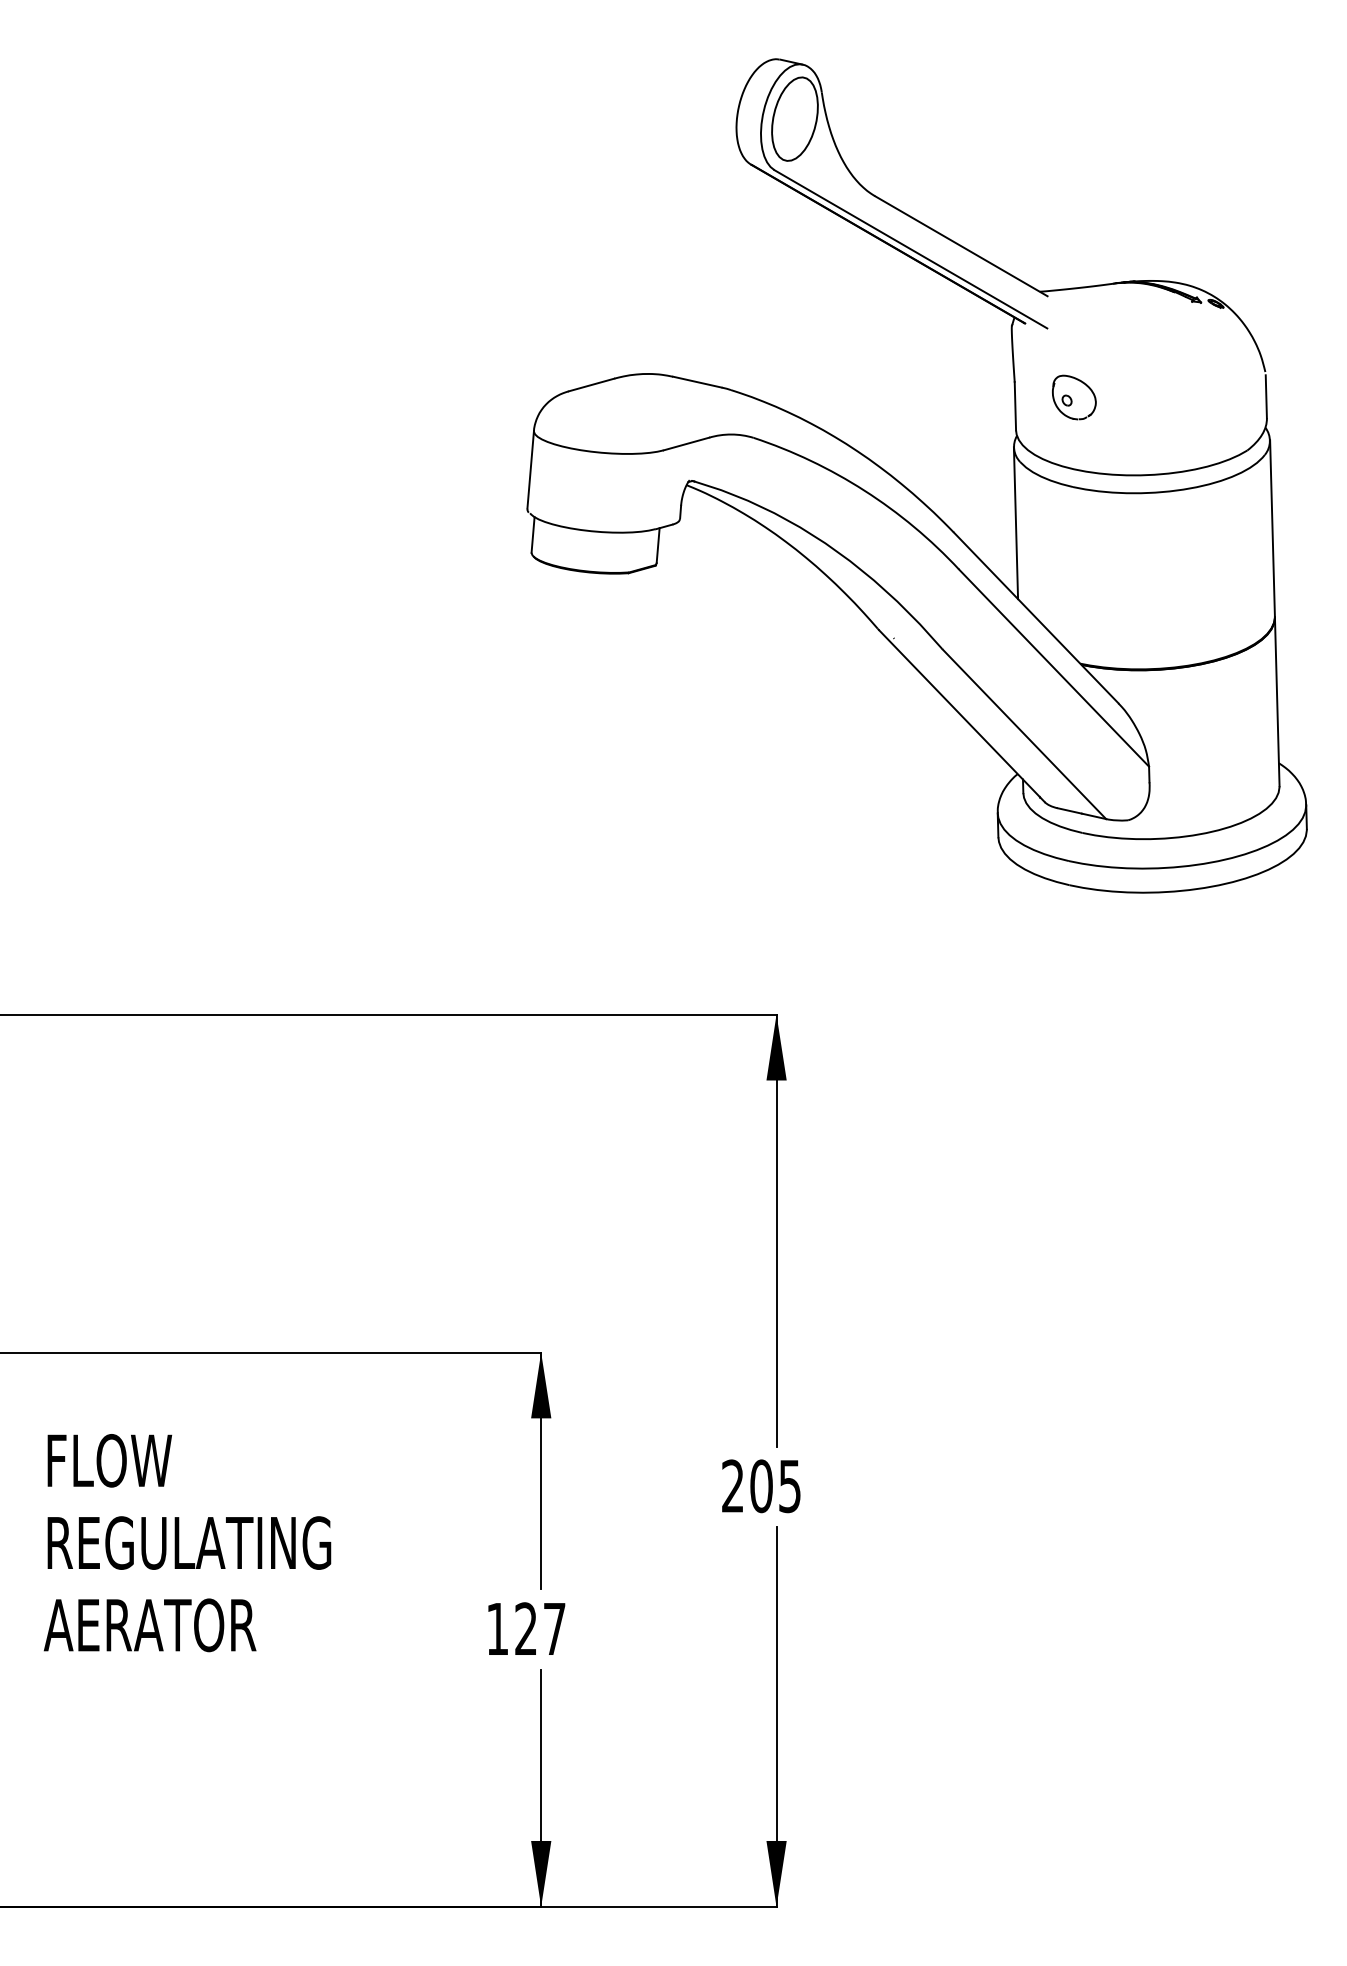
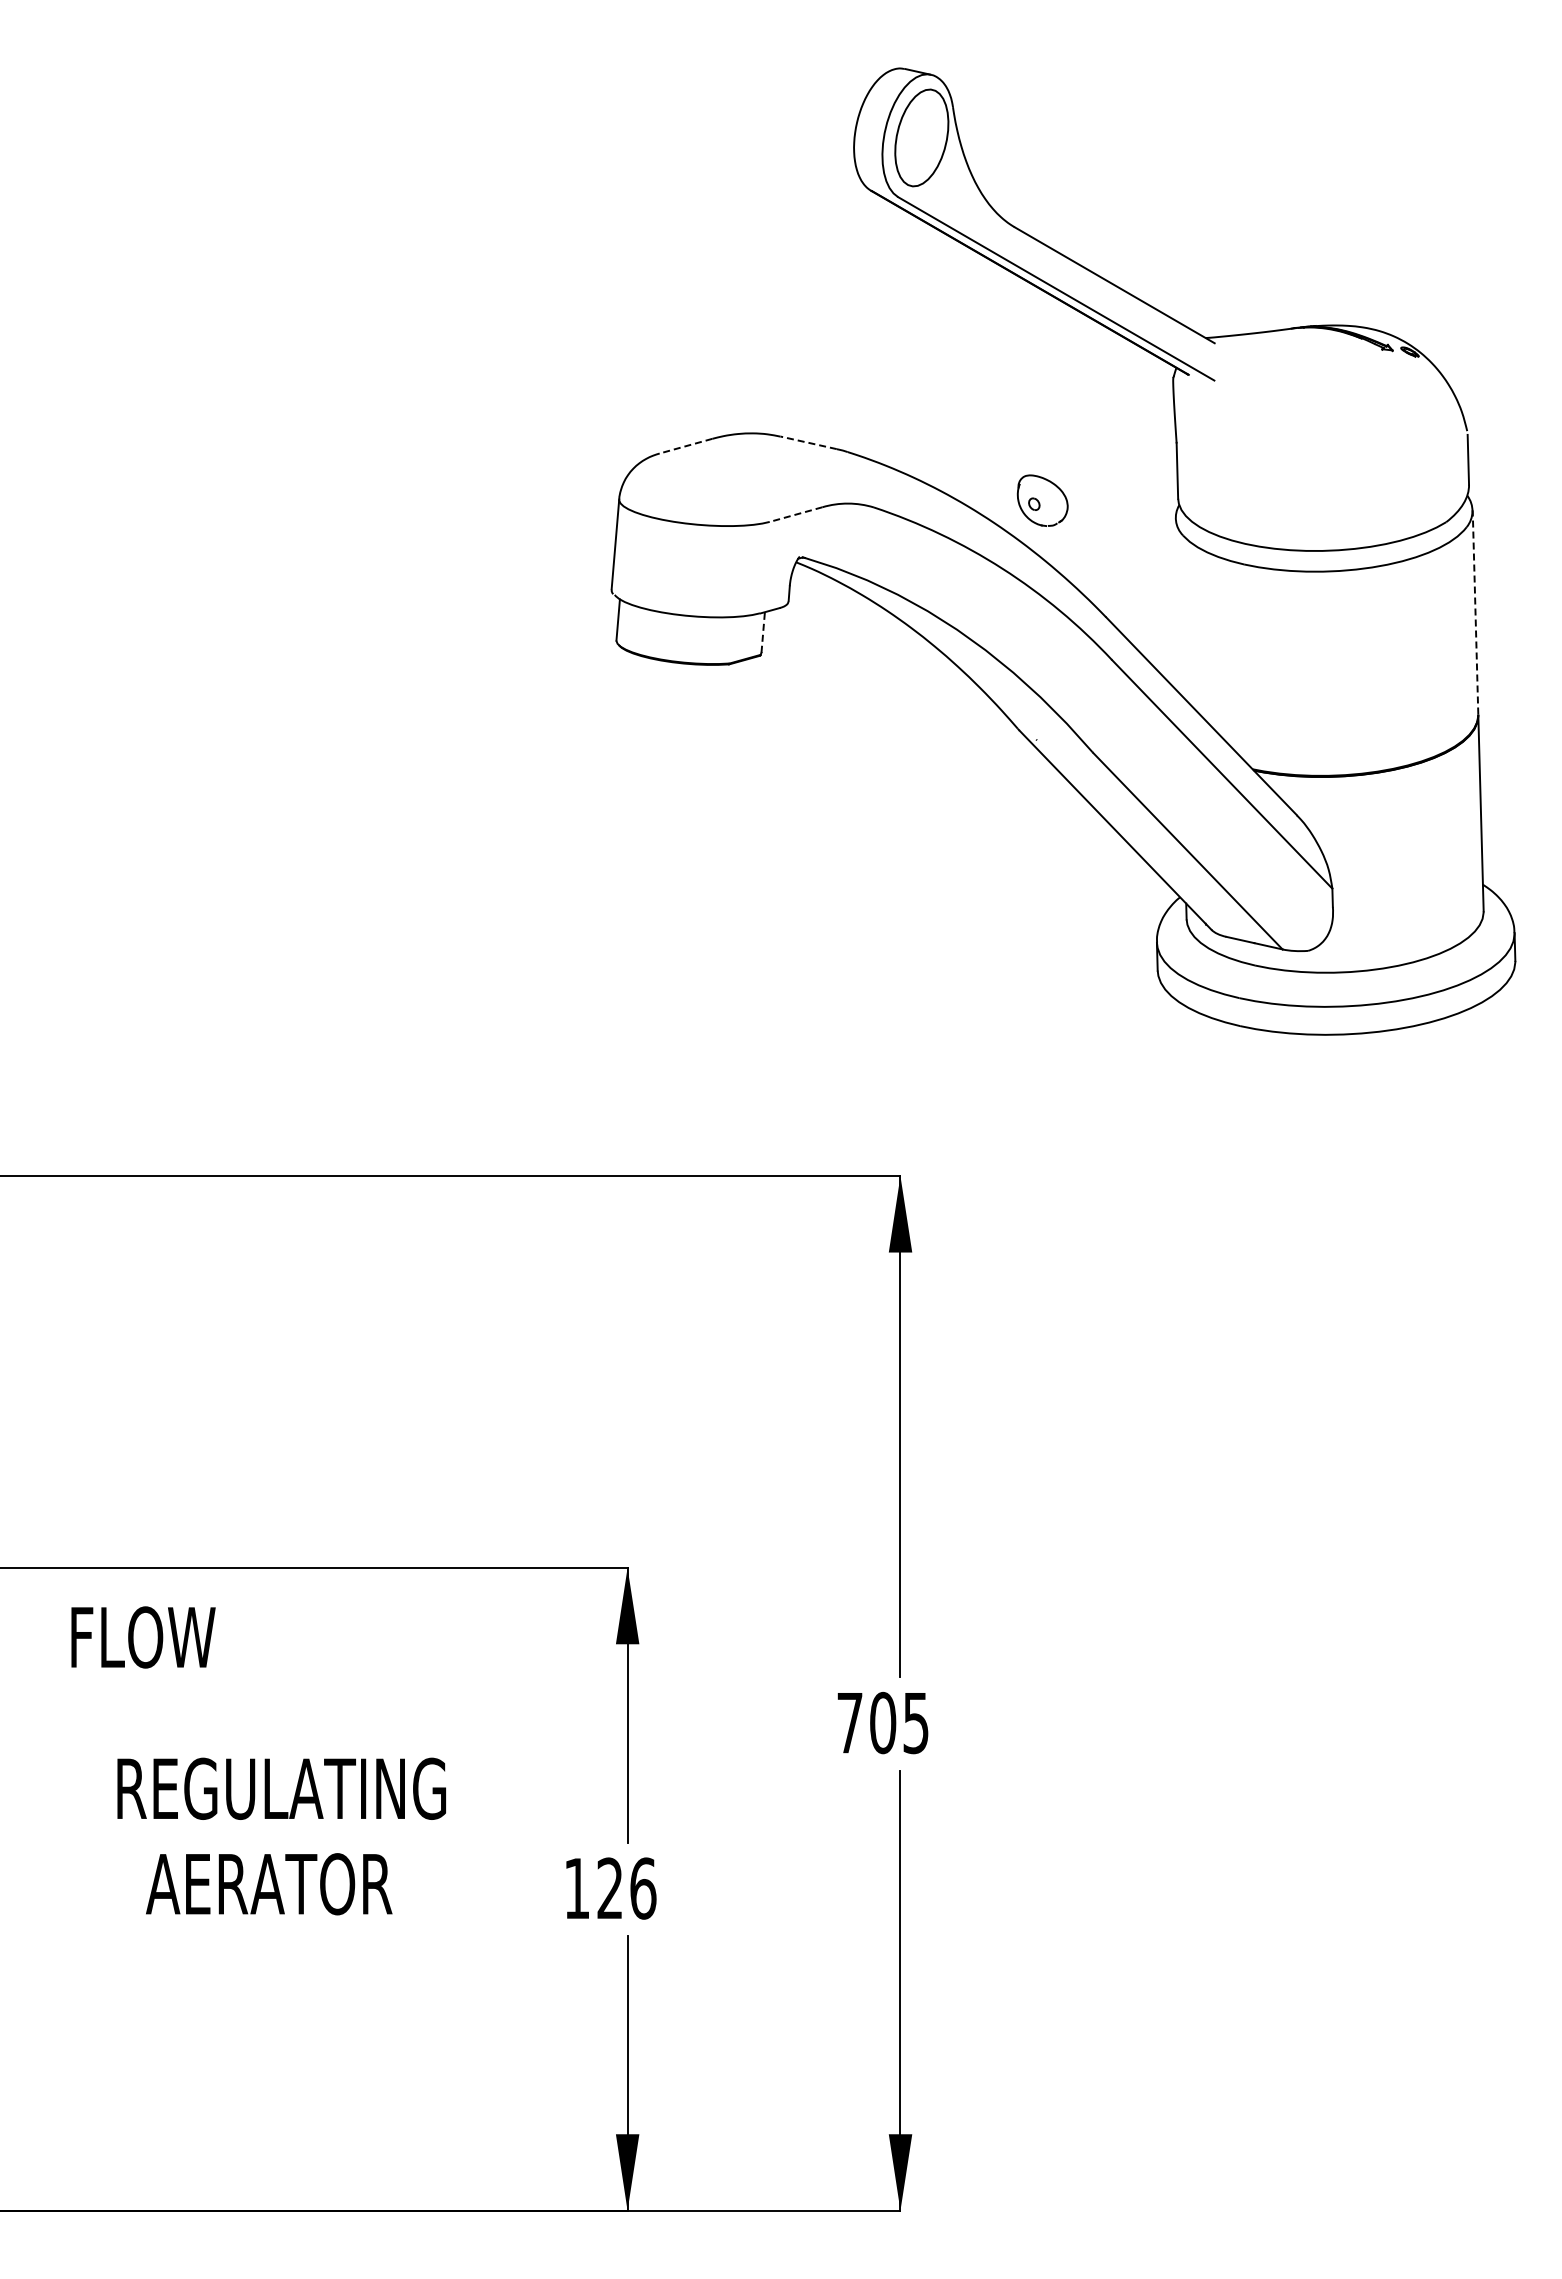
line: (697, 381) -> (808, 442), solid -> dashed
line: (591, 385) -> (685, 446), solid -> dashed
part: (1074, 397) -> (1042, 500), moved
line: (686, 443) -> (795, 514), solid -> dashed
line: (1015, 523) -> (1177, 606), removed
line: (1272, 527) -> (1475, 611), solid -> dashed
line: (658, 544) -> (763, 631), solid -> dashed
text: (109, 1460) -> (143, 1637), moved
text: (732, 1485) -> (849, 1722), 205 -> 705
text: (189, 1542) -> (281, 1788), moved
text: (150, 1625) -> (269, 1884), moved
text: (554, 1629) -> (643, 1888), 127 -> 126

